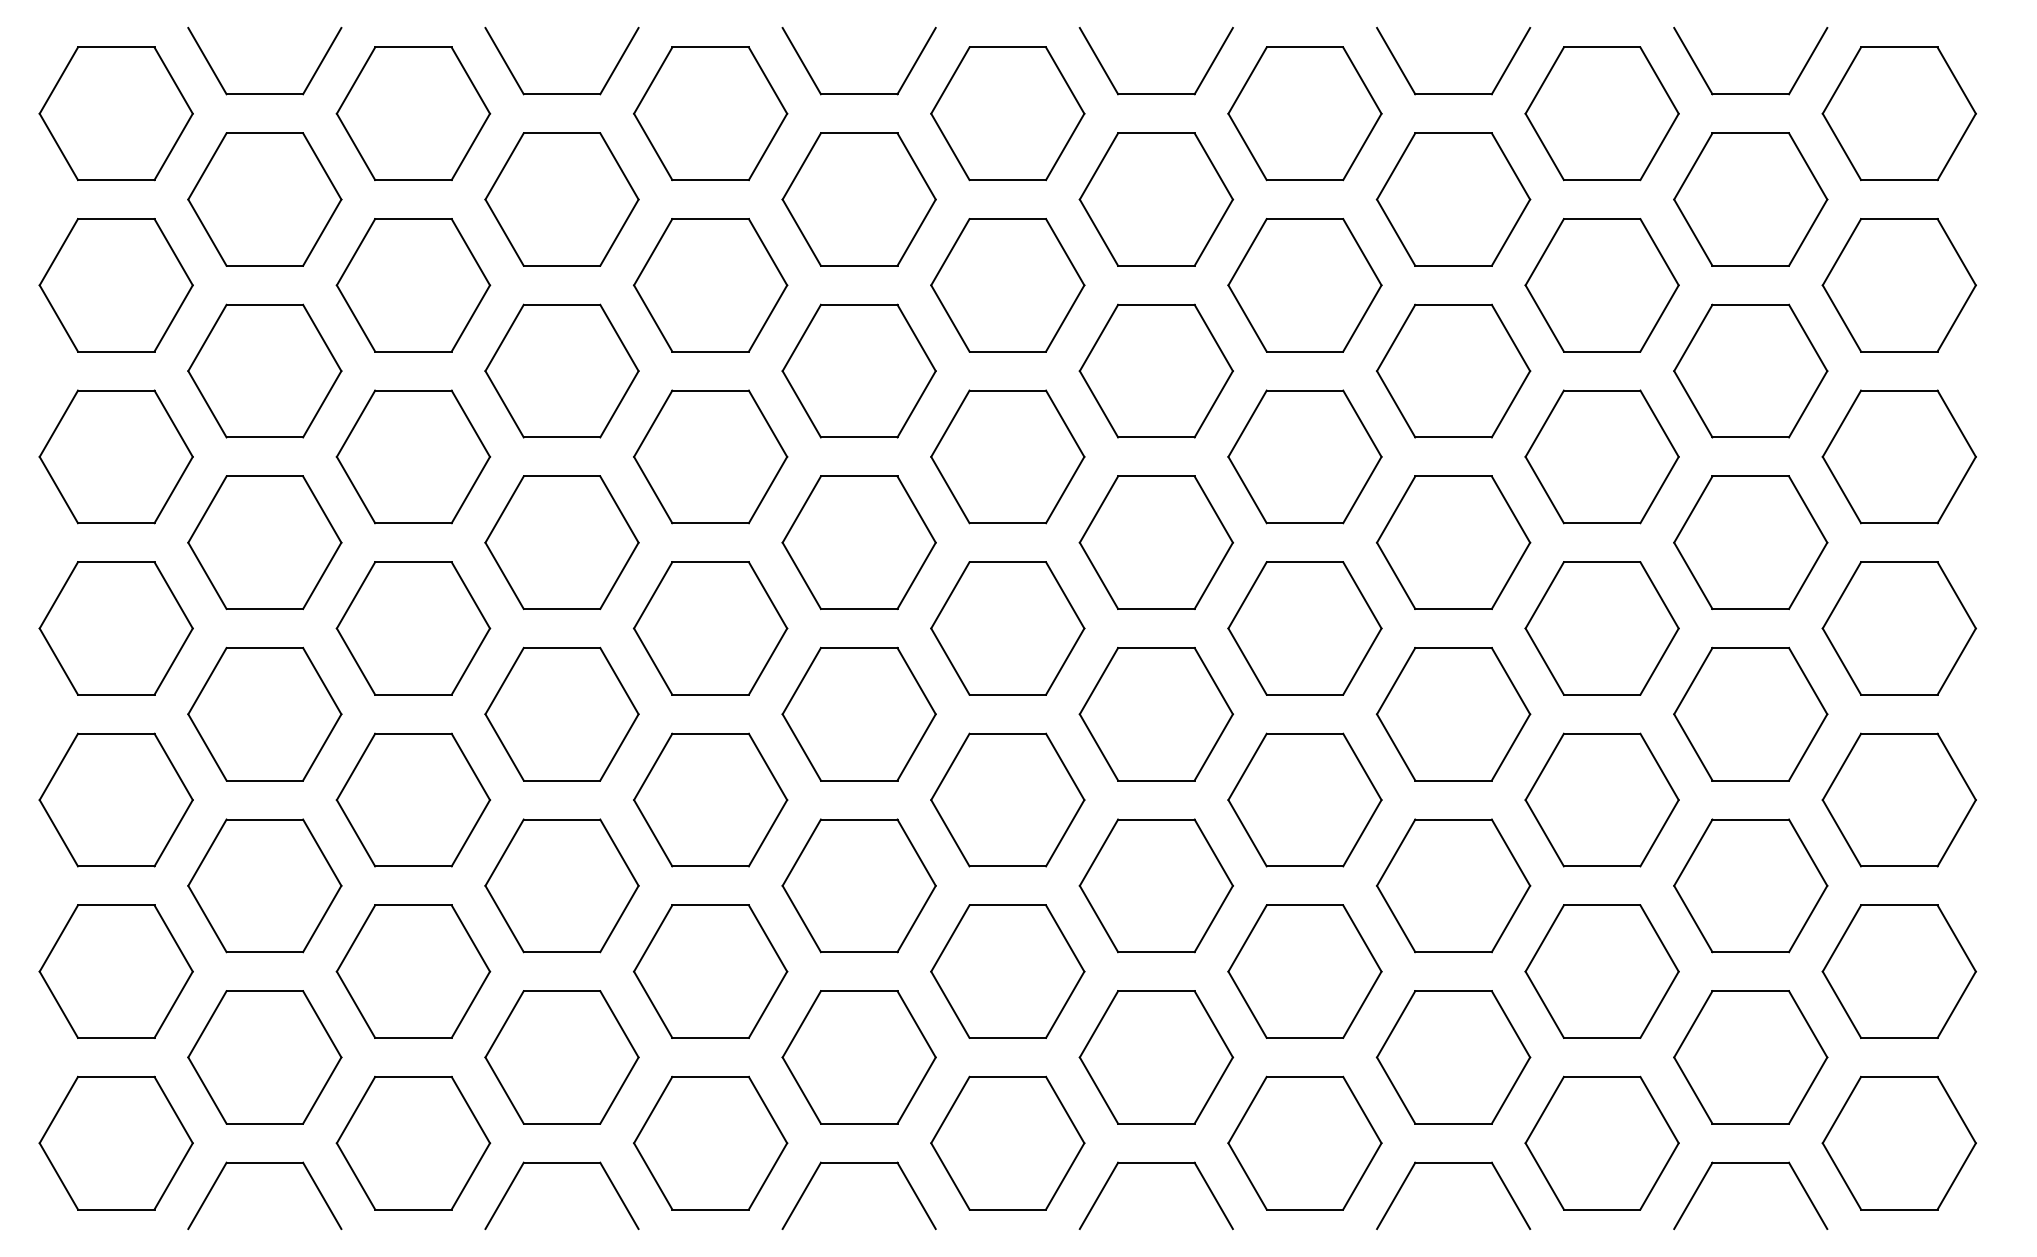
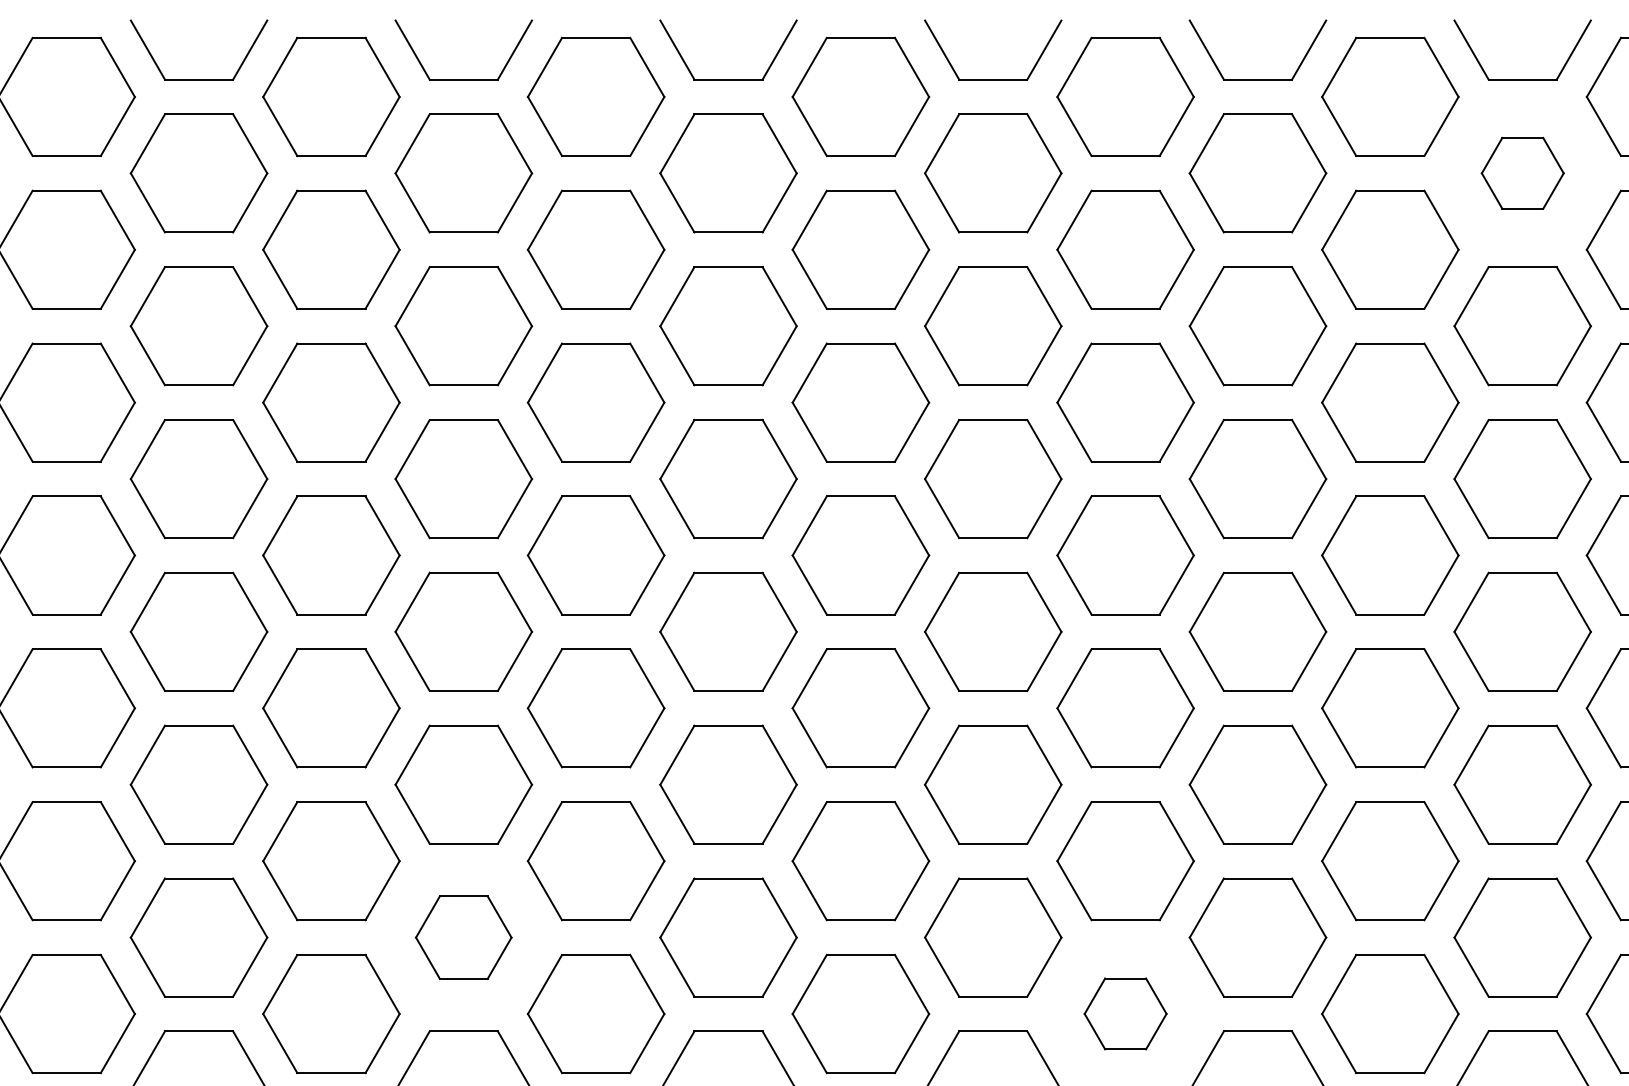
part: (1750, 199) -> (1522, 173), size x0.6
part: (561, 1057) -> (463, 937), size x0.7
part: (1304, 1142) -> (1125, 1013), size x0.6

